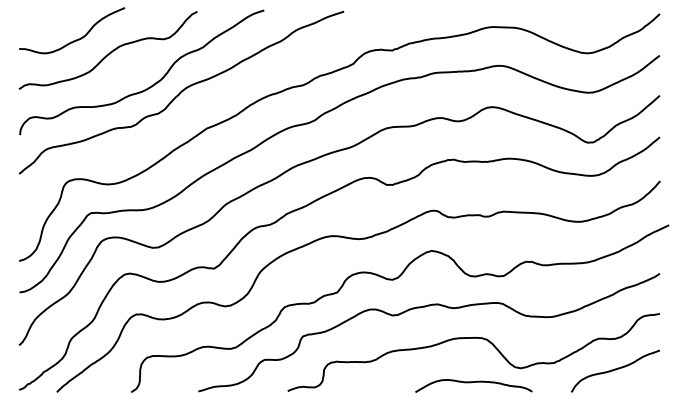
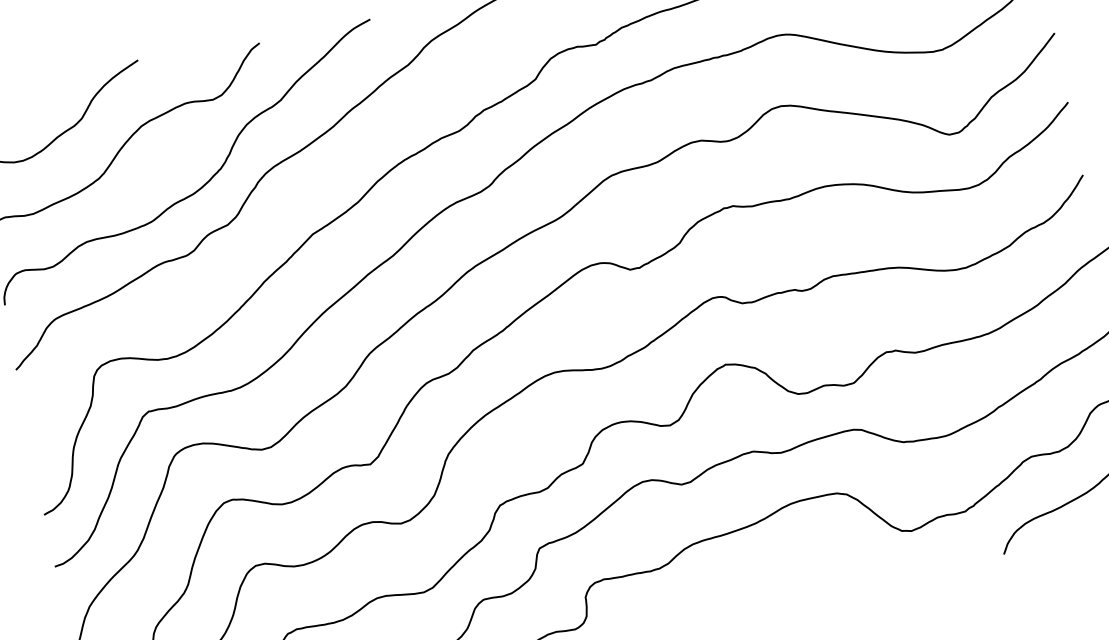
curve: (471, 383) -> (834, 572), removed

